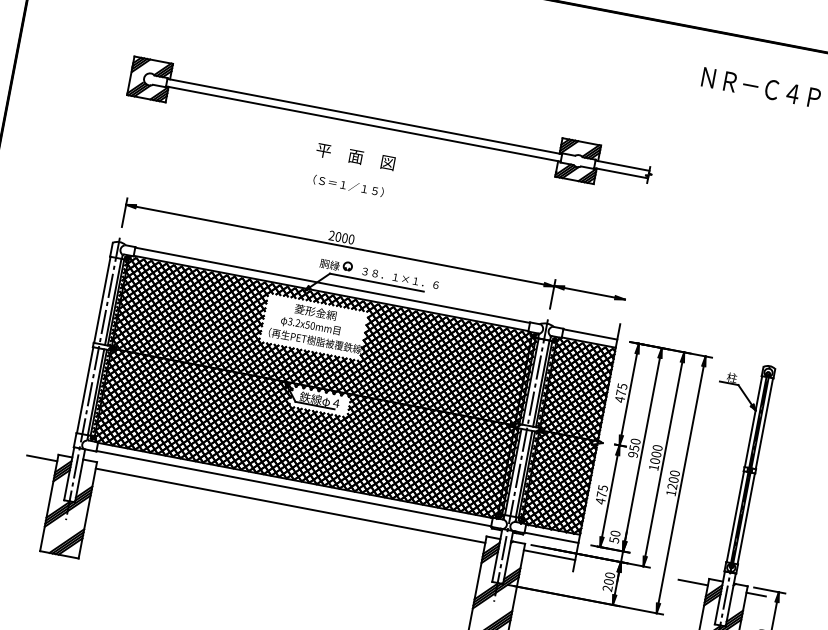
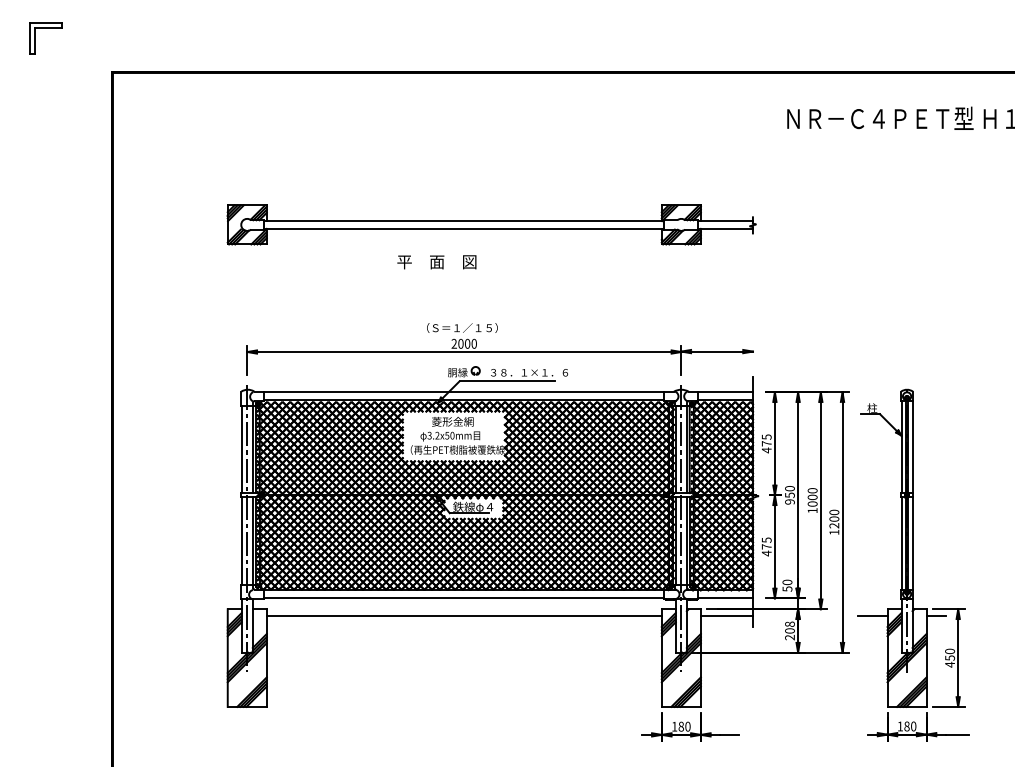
text: (355, 157) -> (436, 262), moved
text: (348, 185) -> (462, 327), moved
line: (42, 458) -> (212, 615), removed
text: (610, 574) -> (790, 623), 200 -> 208

